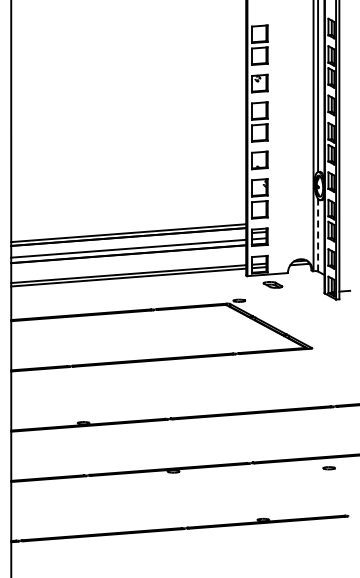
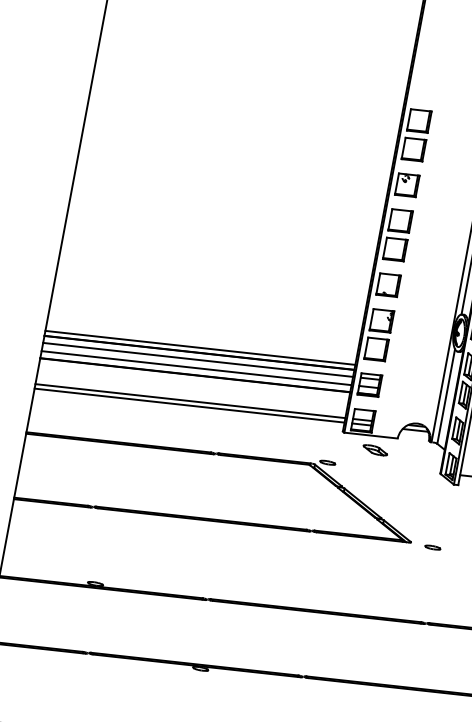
line: (318, 234) -> (446, 395), dashed -> solid
line: (128, 242) -> (197, 359), added
part: (328, 468) -> (431, 547), moved

